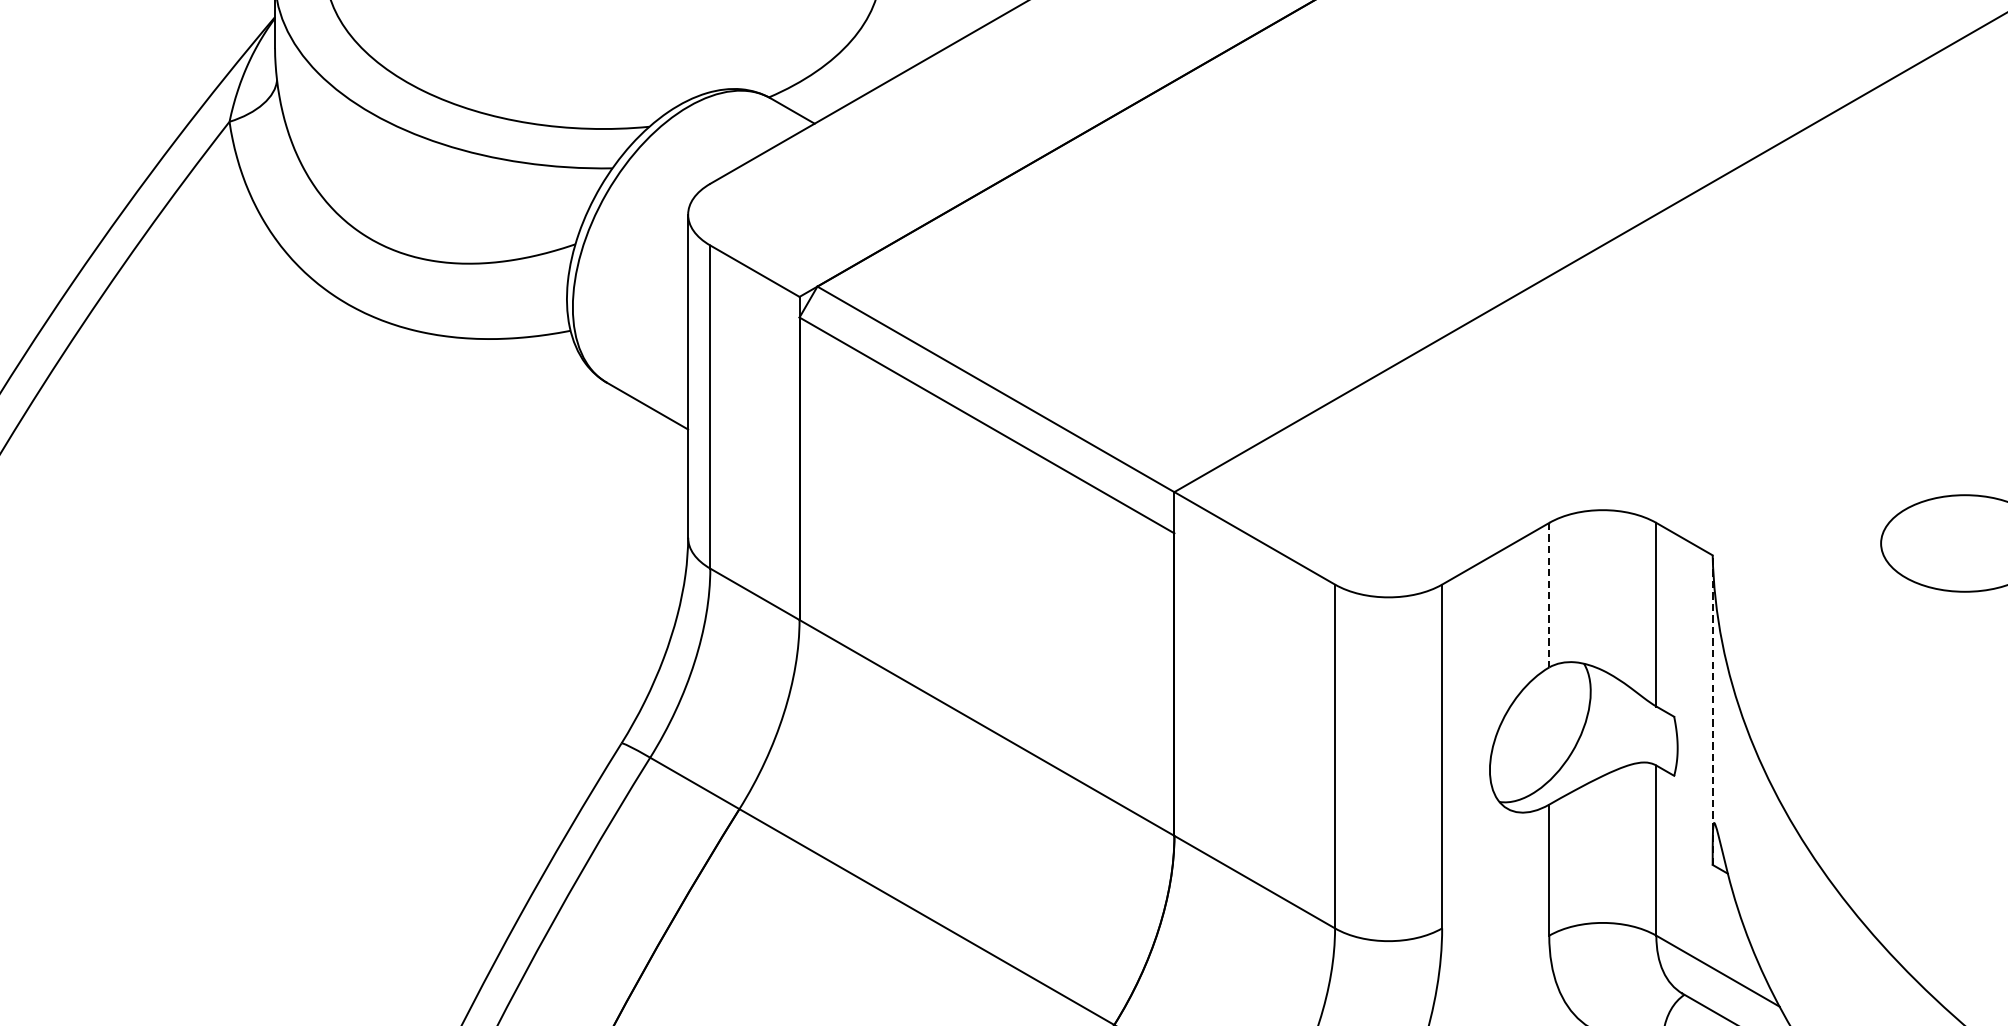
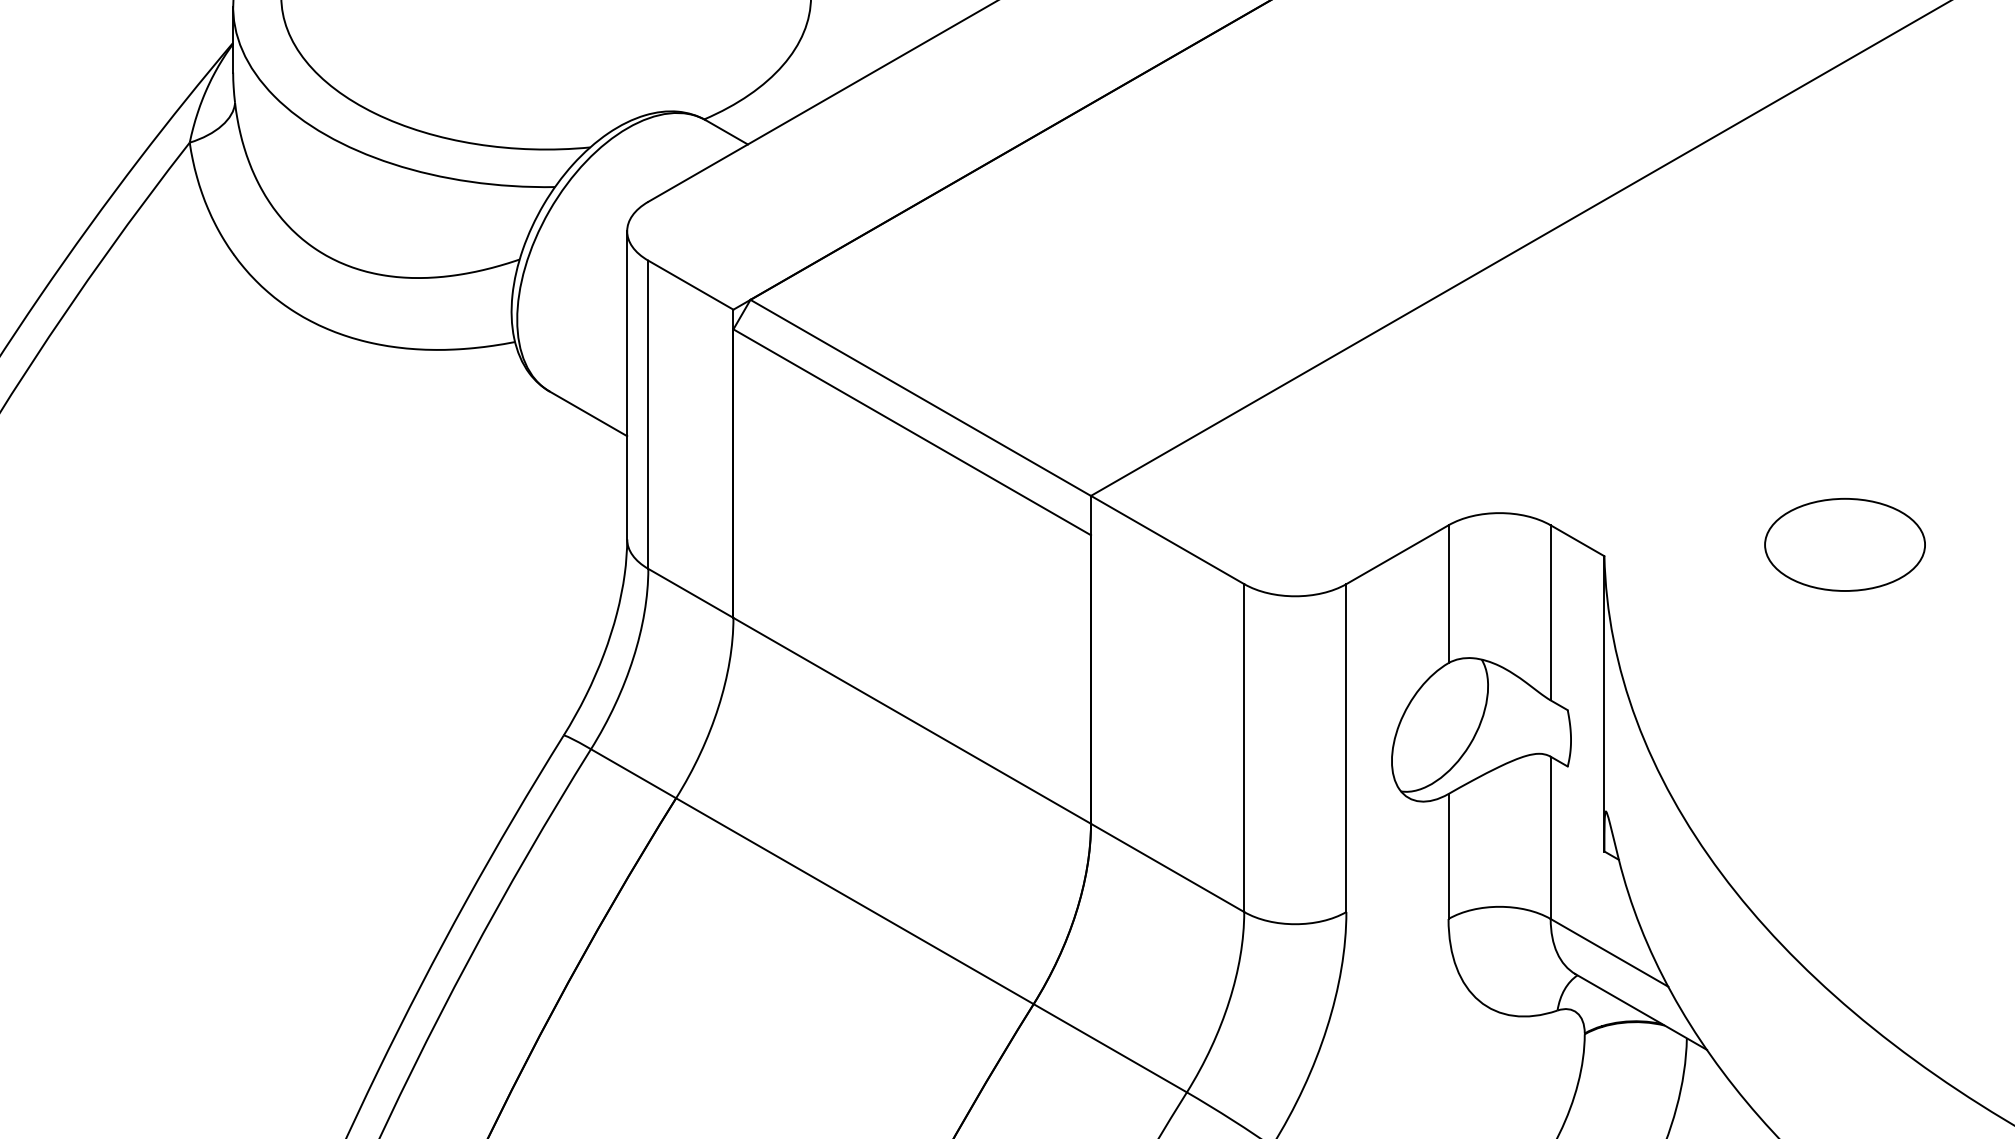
line: (1549, 595) -> (1448, 594), dashed -> solid
line: (1712, 709) -> (1604, 703), dashed -> solid

